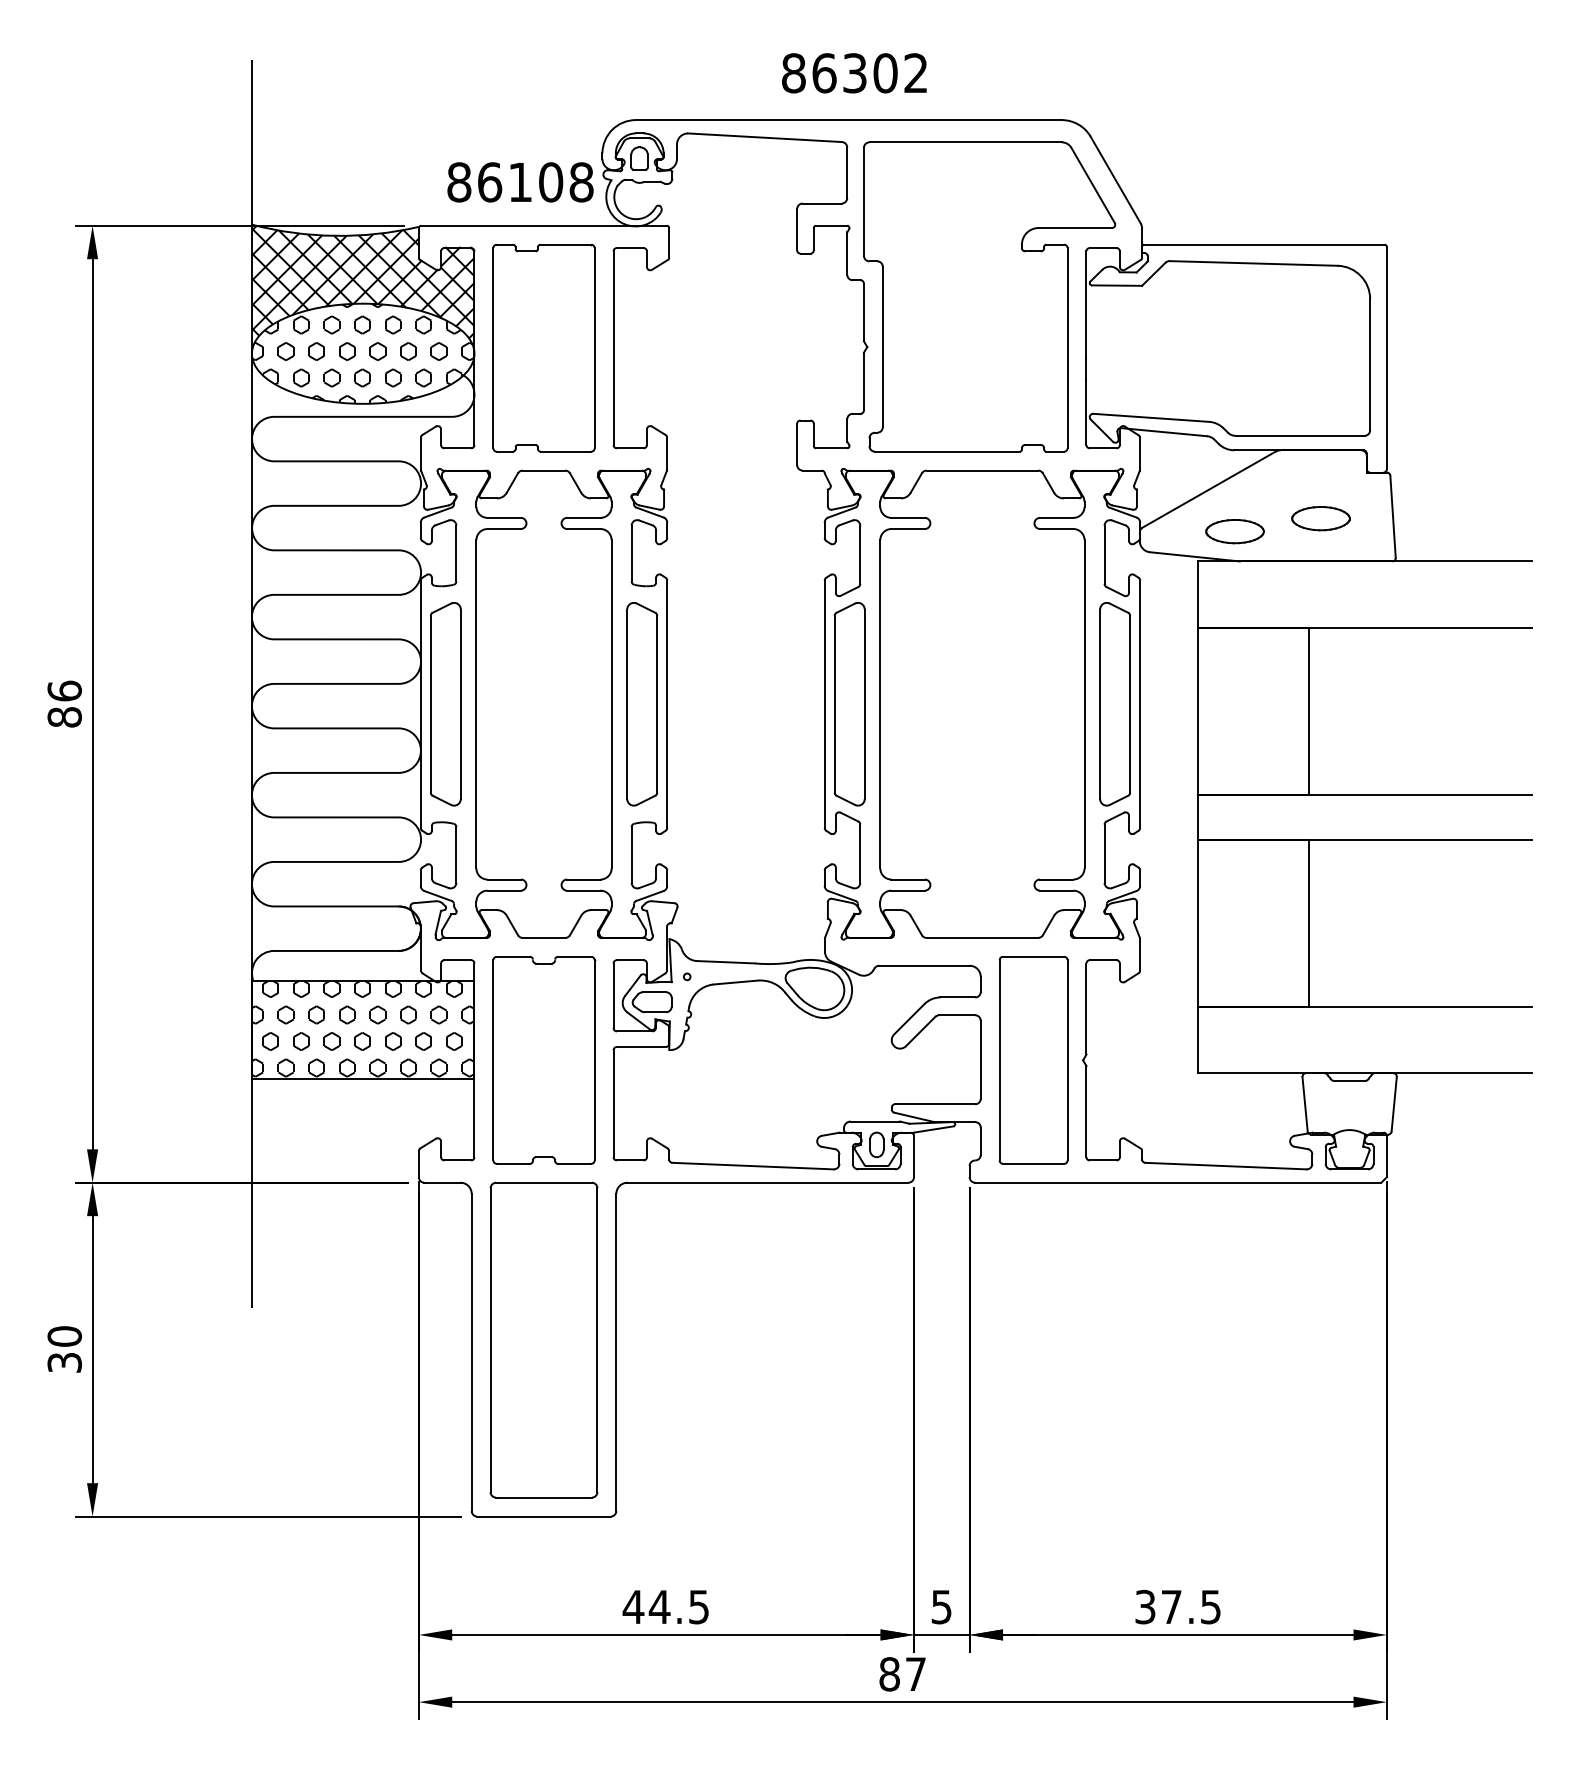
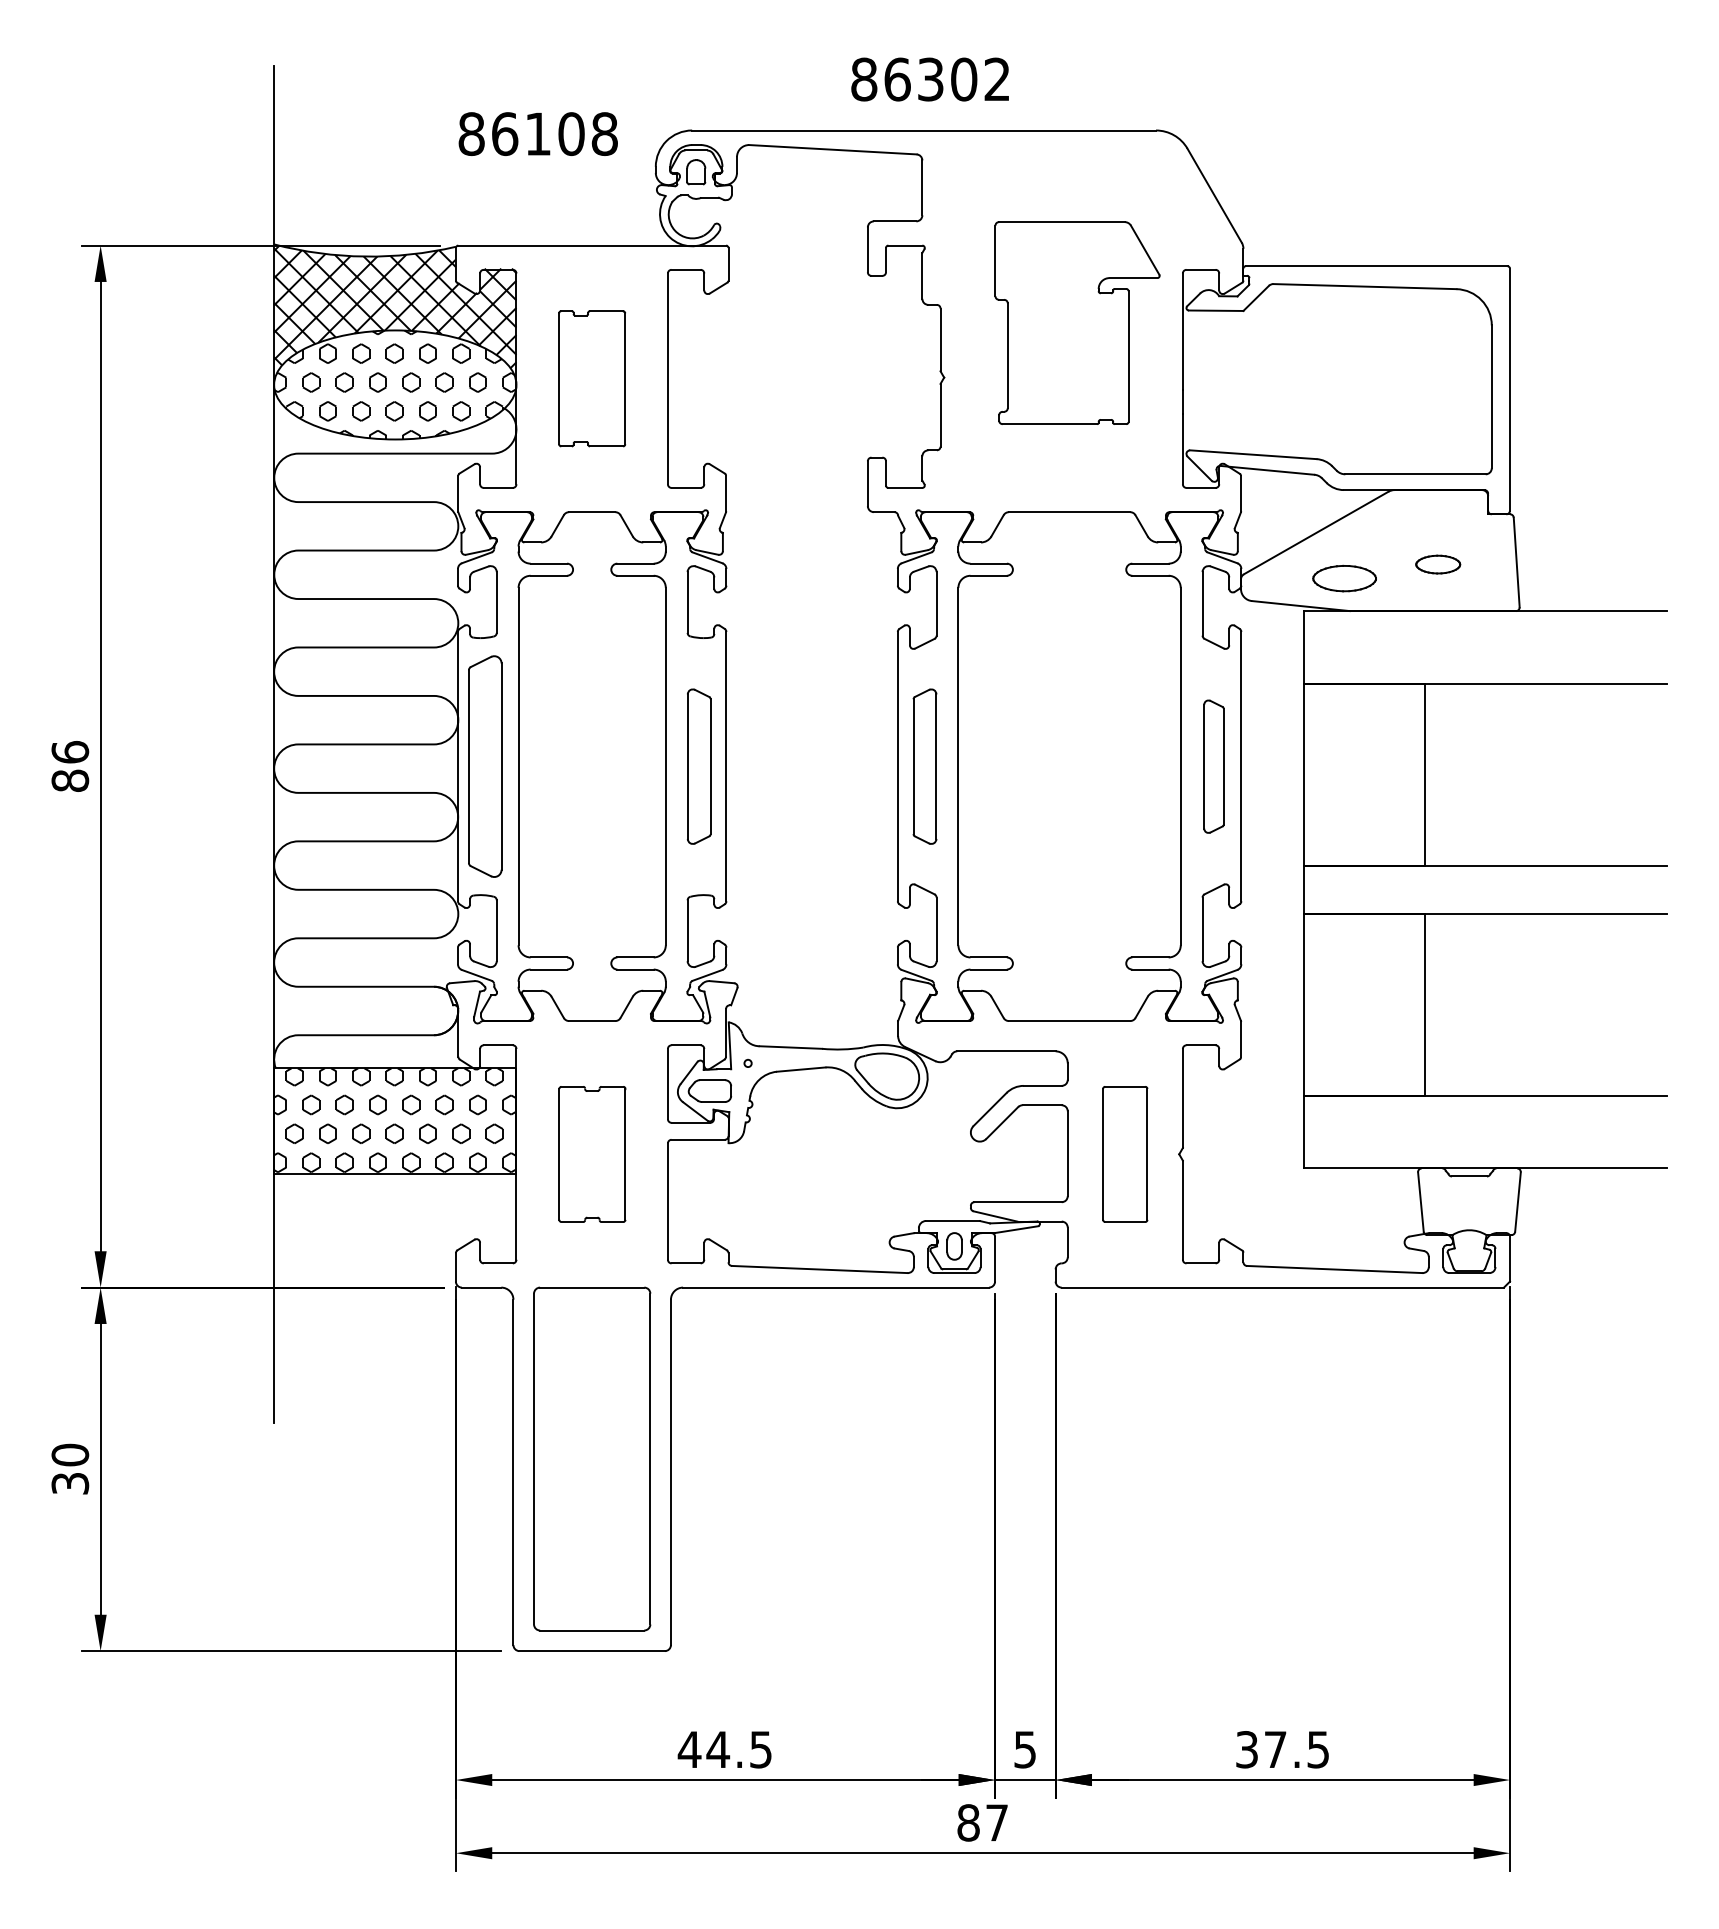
text: (520, 182) -> (538, 134), moved
part: (989, 296) -> (1077, 322), size x0.6
part: (543, 347) -> (591, 378), size x0.6
part: (1320, 518) -> (1437, 564), size x0.7
part: (642, 704) -> (699, 766), size x0.7
part: (849, 704) -> (924, 766), size x0.7
part: (1114, 704) -> (1213, 766), size x0.6
part: (544, 1060) -> (592, 1154), size x0.6
part: (1033, 1060) -> (1125, 1154), size x0.6

